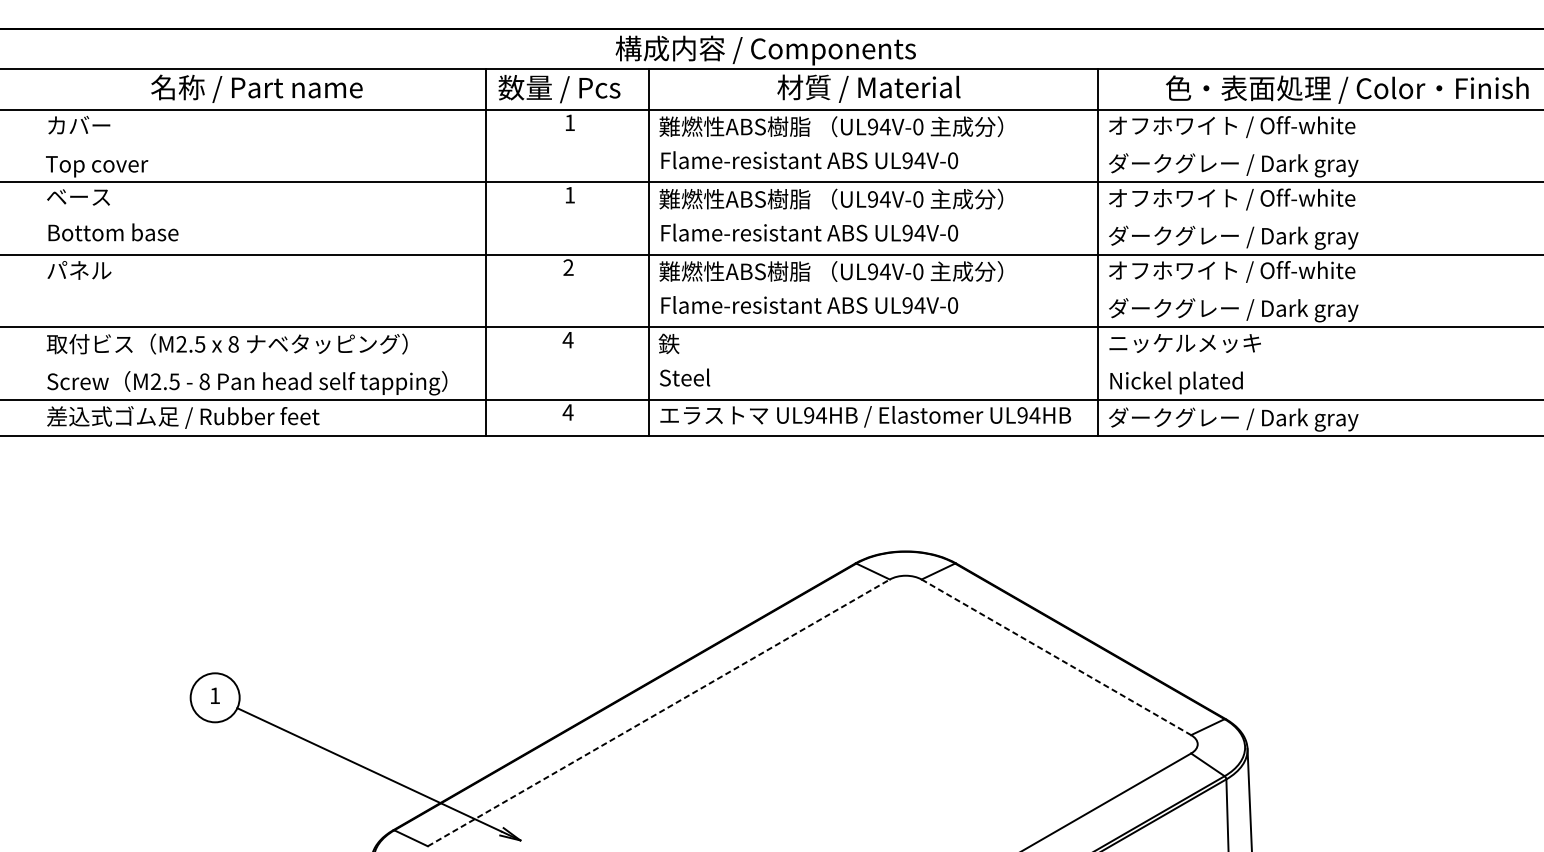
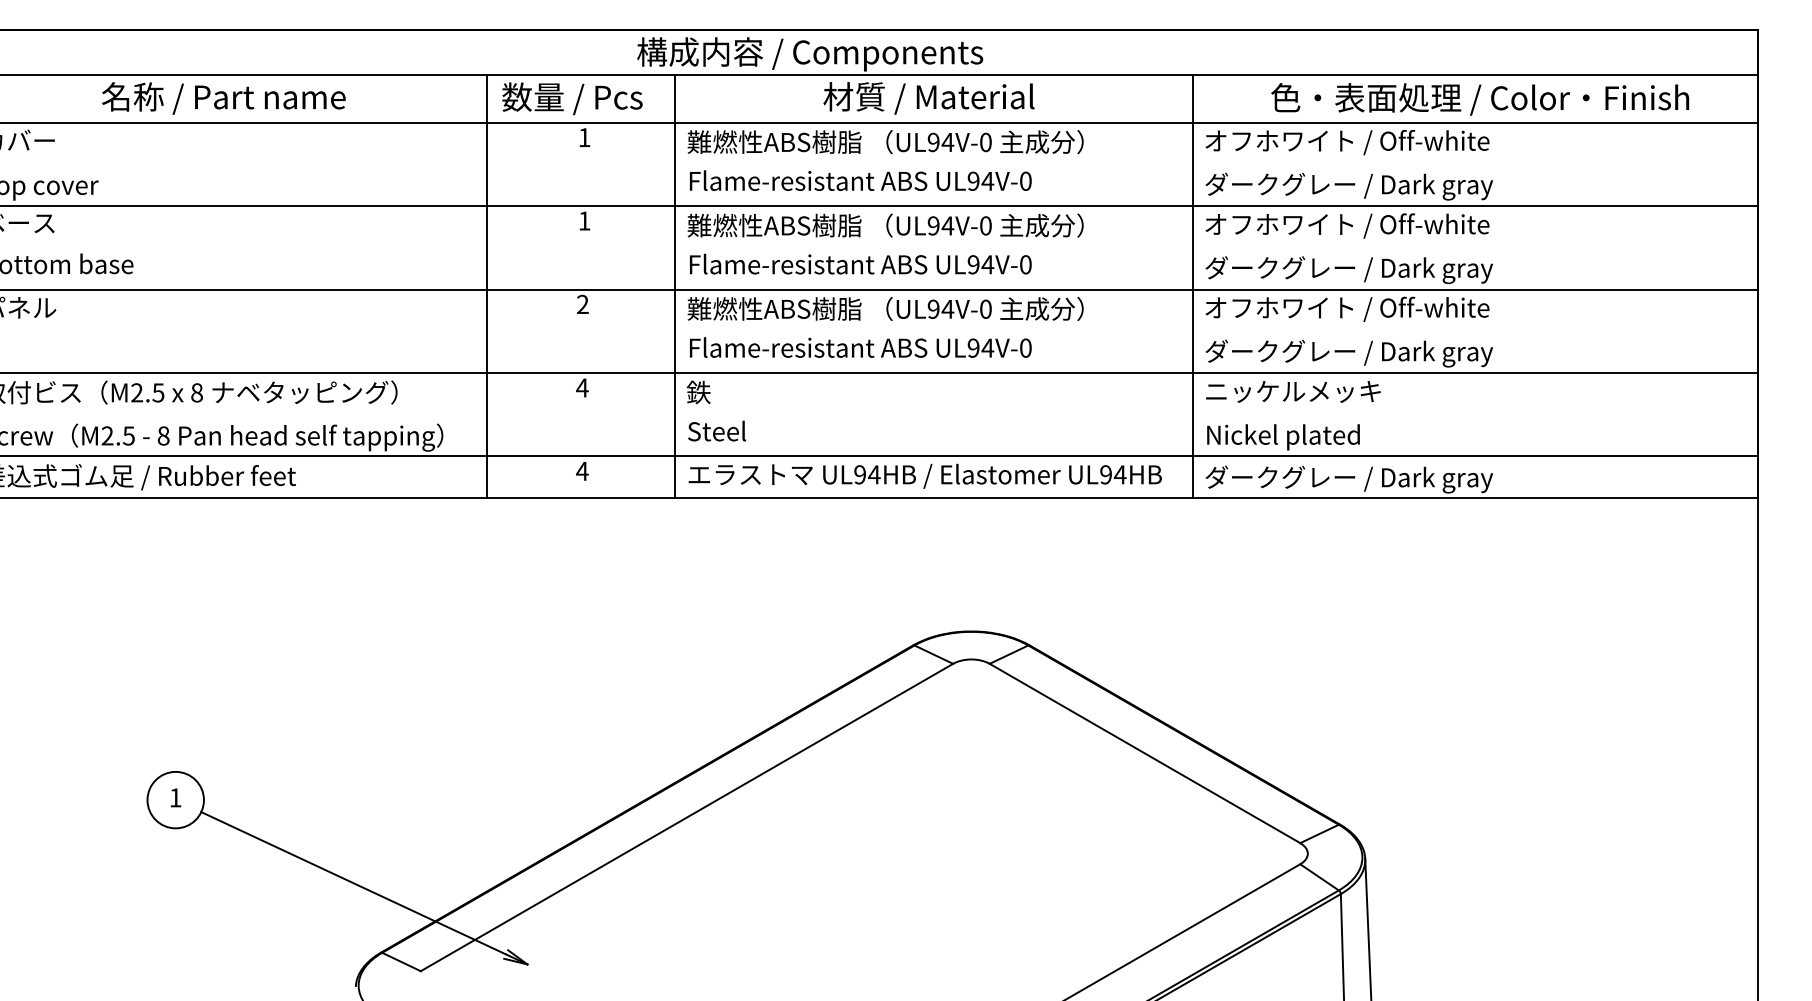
line: (1056, 657) -> (1145, 753), dashed -> solid
line: (659, 712) -> (687, 817), dashed -> solid

